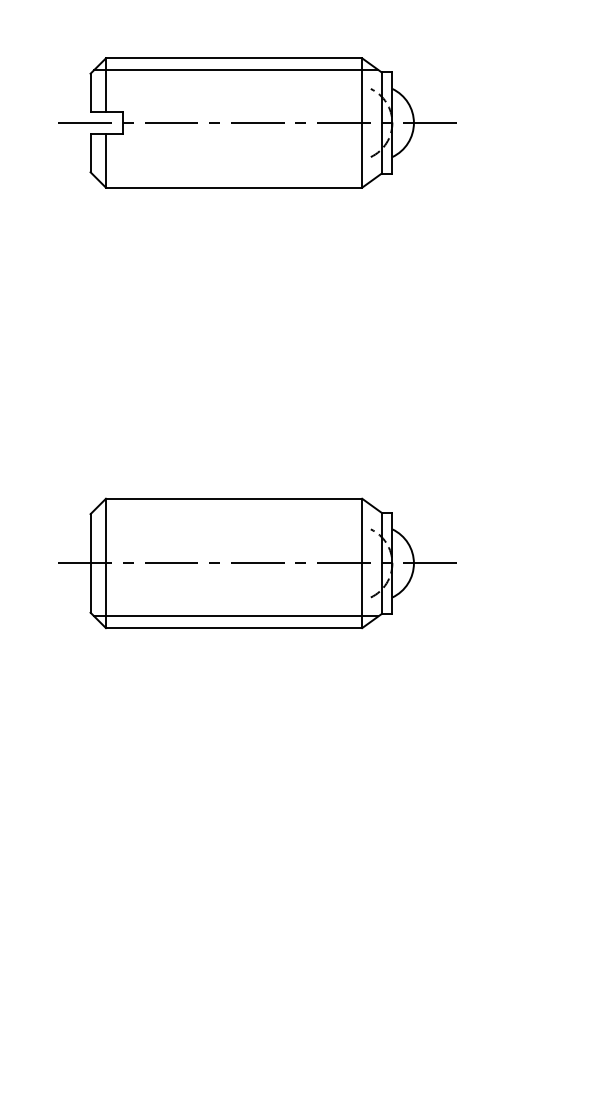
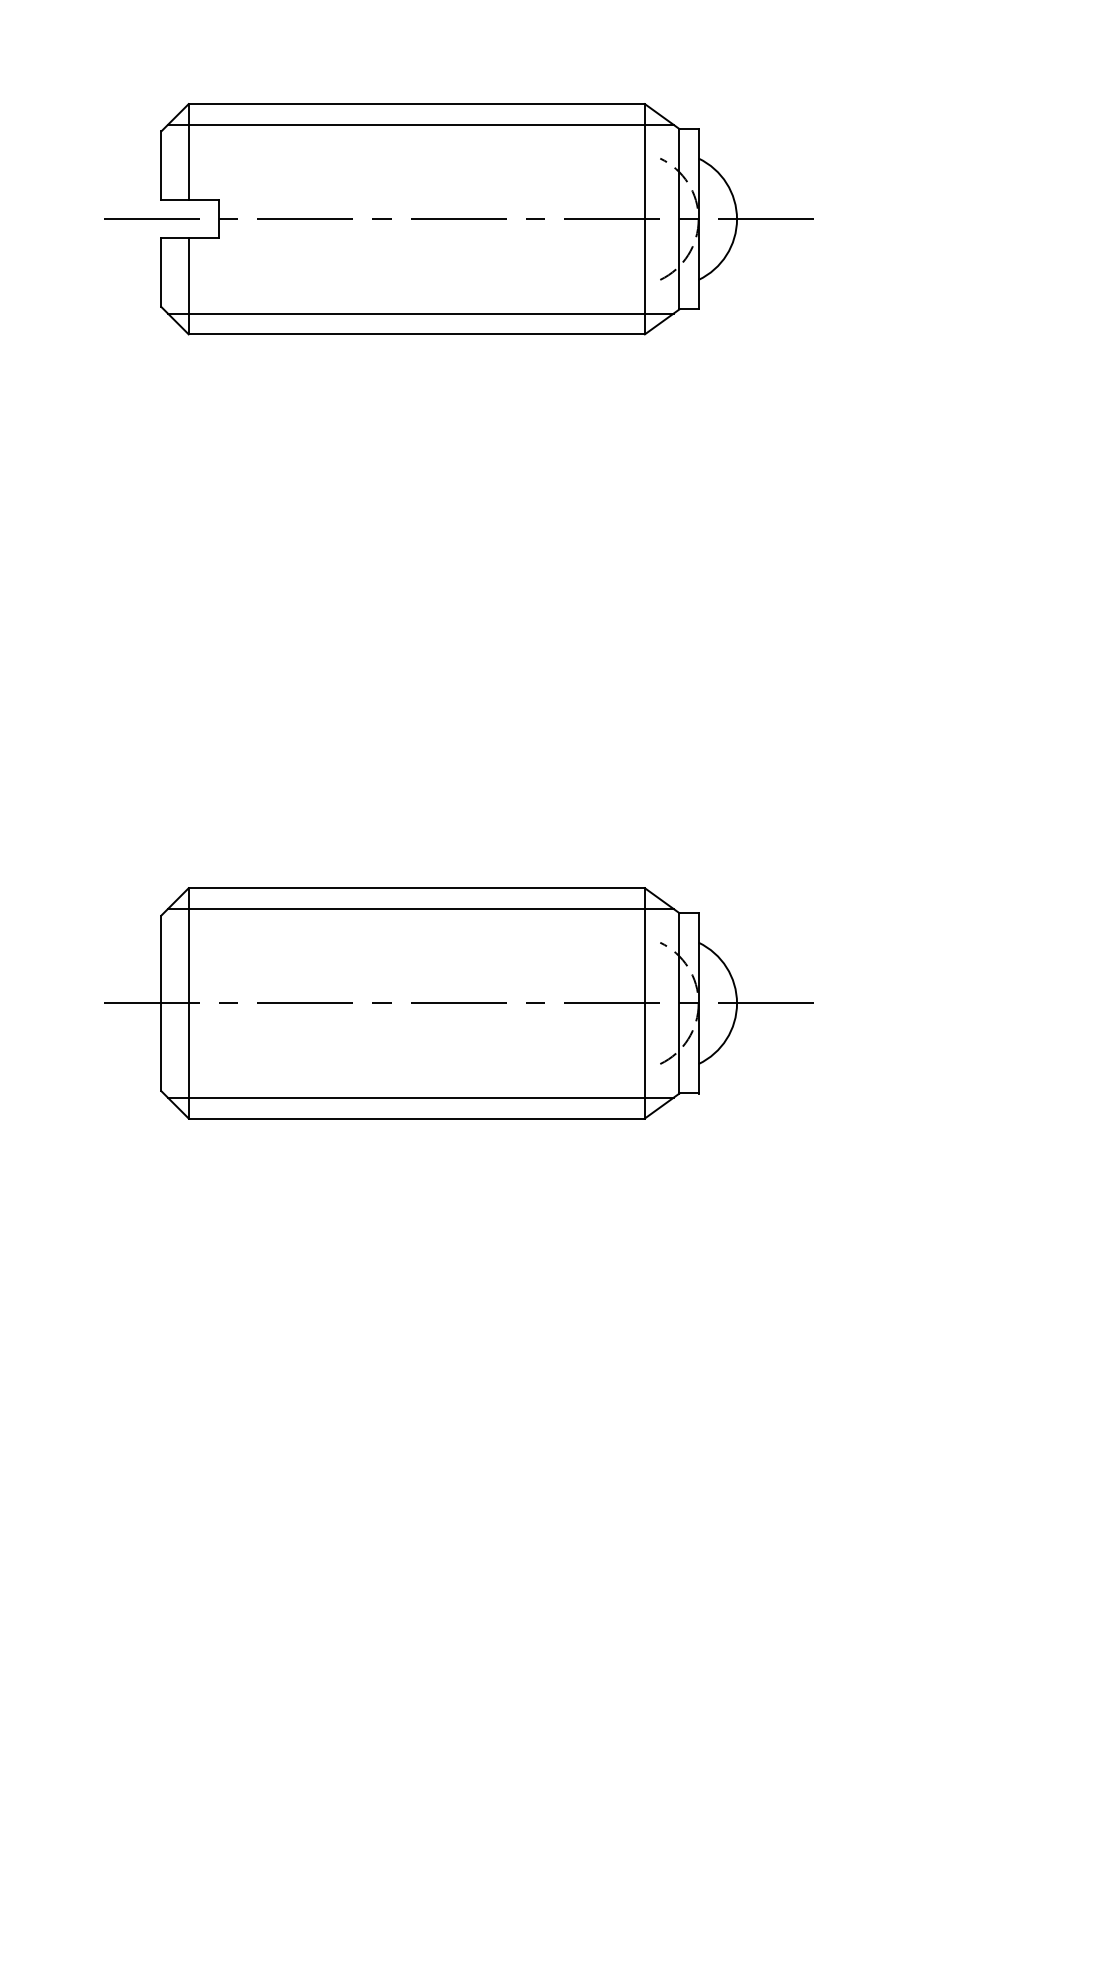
line: (236, 176) -> (421, 314), added
line: (236, 510) -> (421, 909), added

